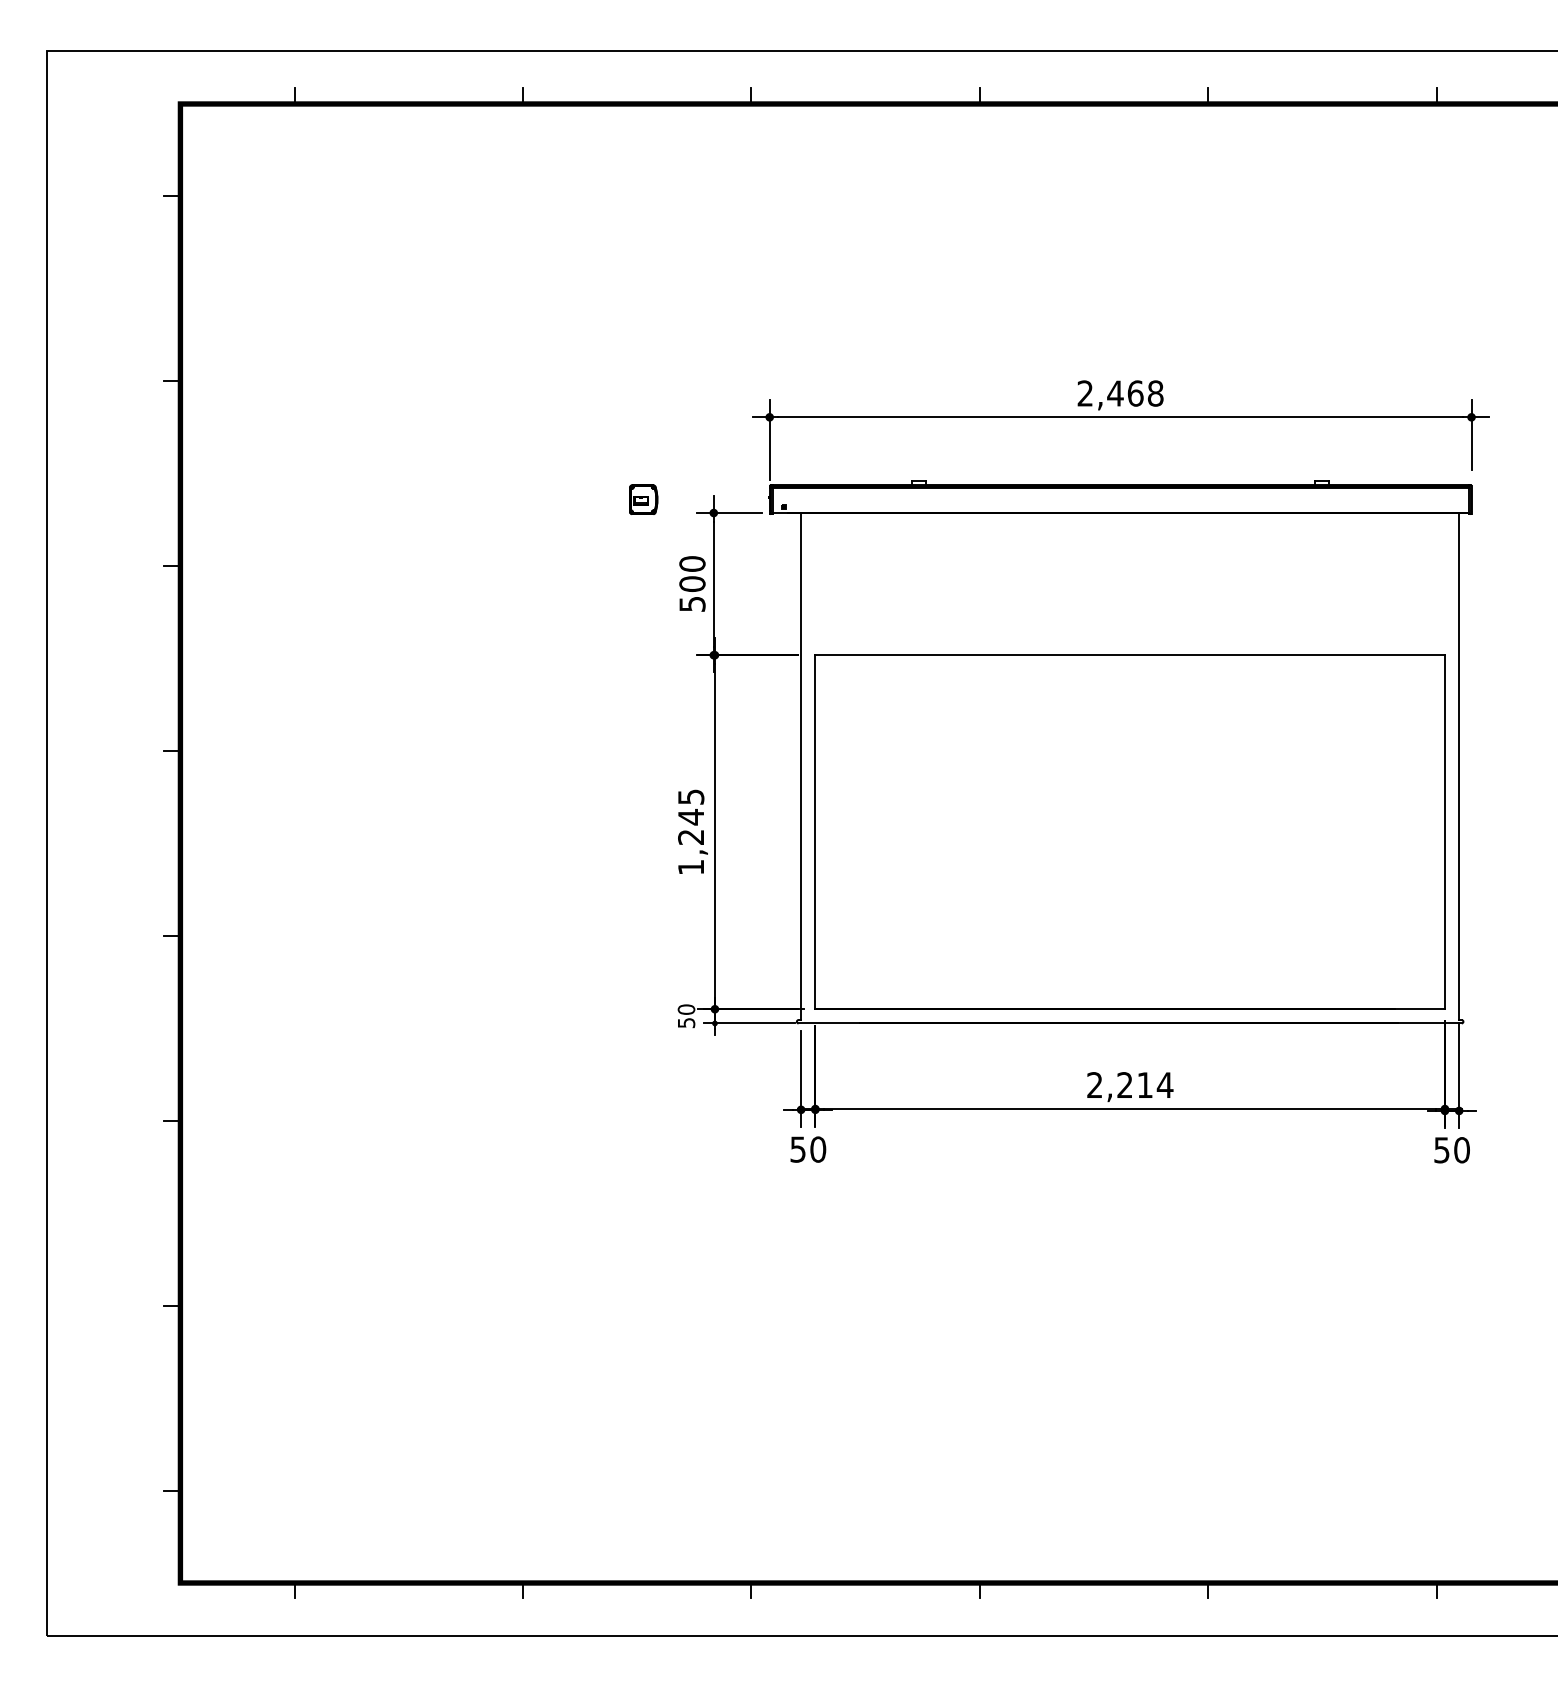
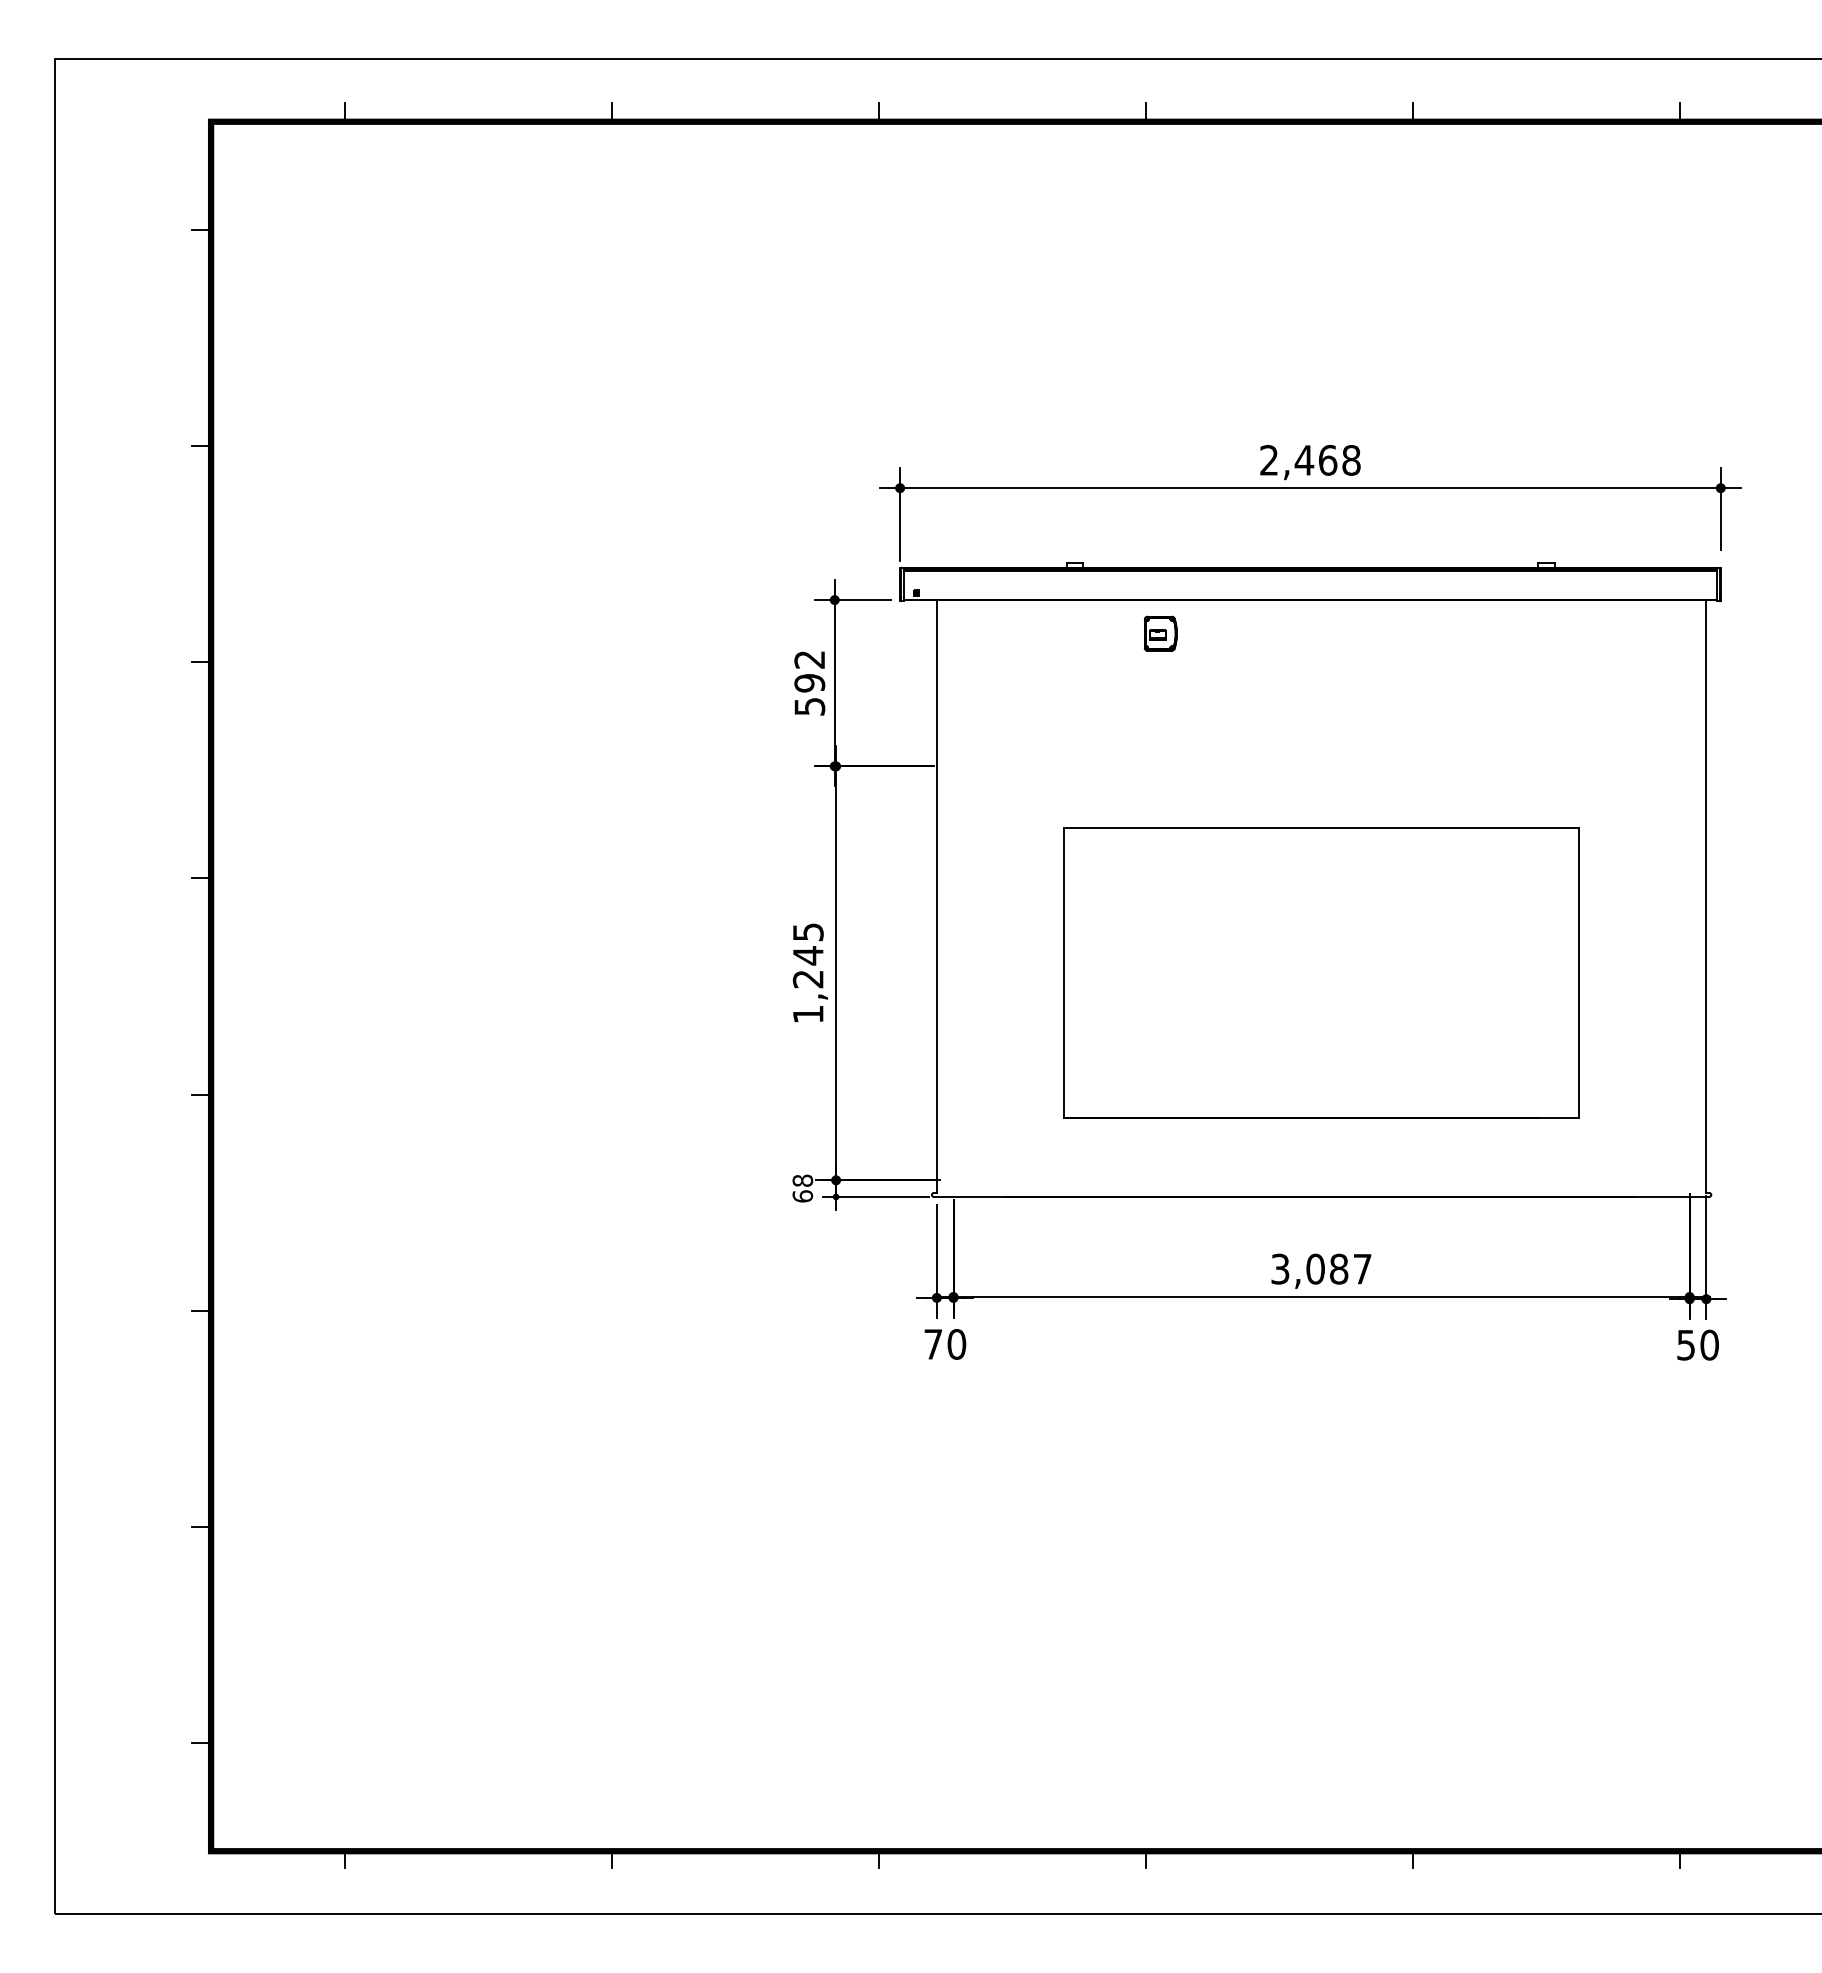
part: (643, 499) -> (1160, 633), moved
text: (692, 574) -> (809, 671), 500 -> 592
part: (1129, 831) -> (1320, 972), size x0.7
text: (686, 1016) -> (802, 1188), 50 -> 68
text: (1130, 1085) -> (1322, 1269), 2,214 -> 3,087
text: (797, 1149) -> (932, 1344), 50 -> 70

